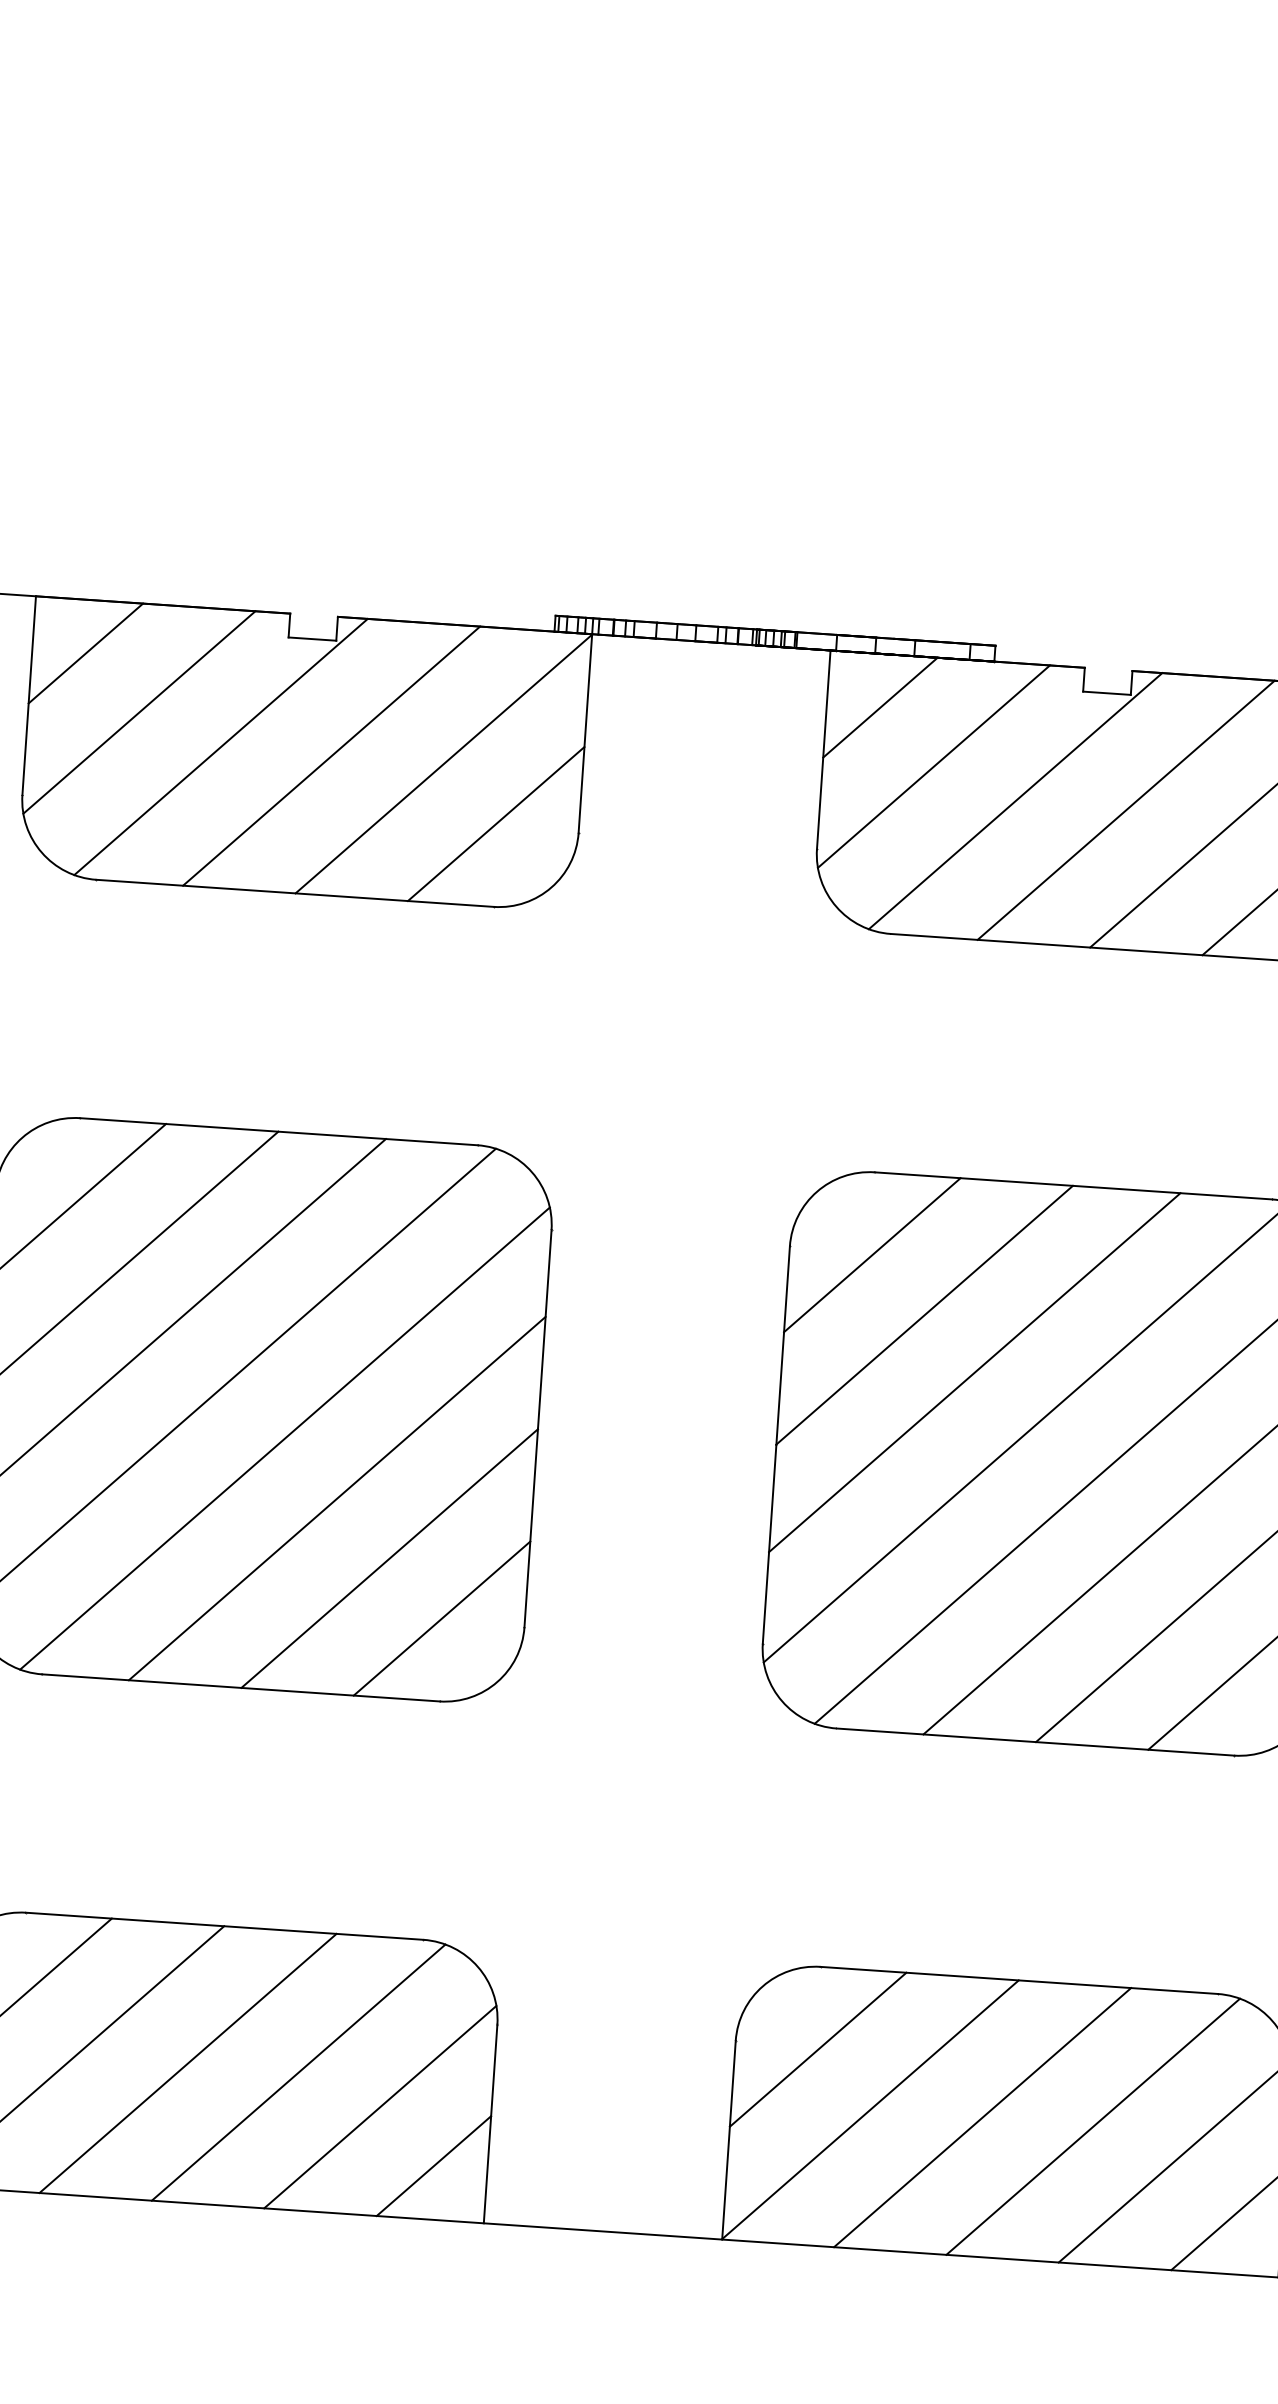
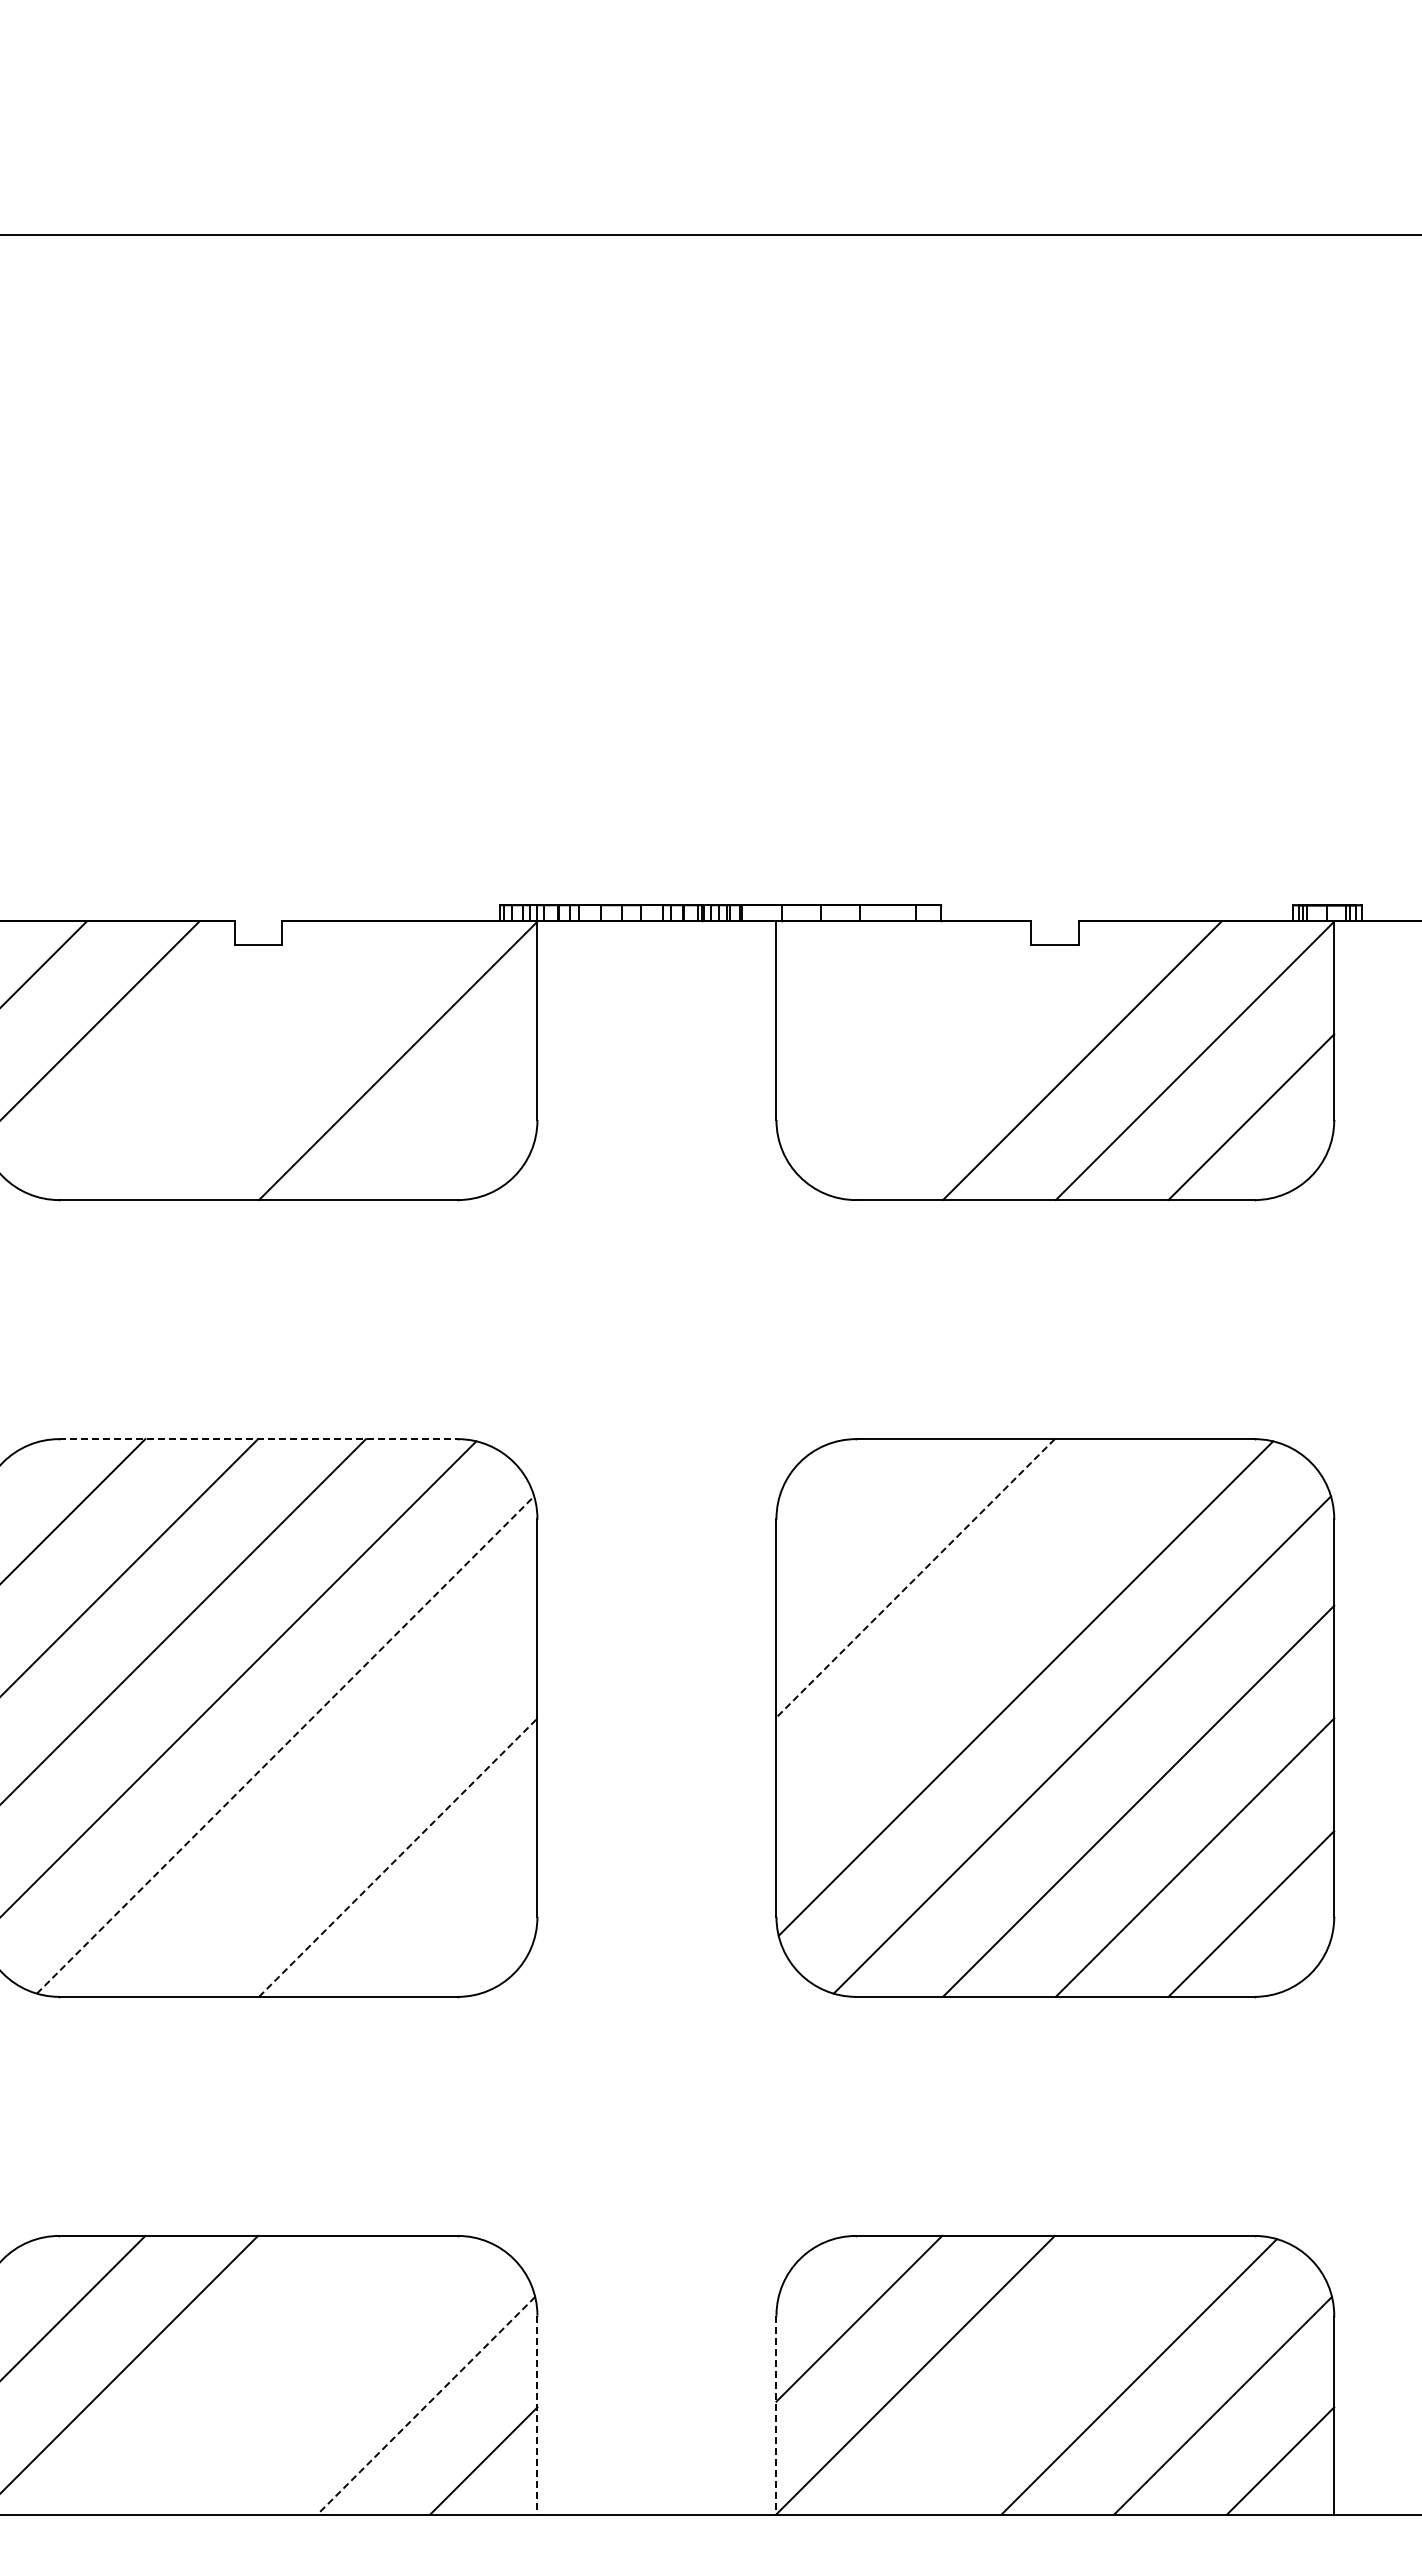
line: (879, 707) -> (829, 974), removed
line: (220, 746) -> (174, 1058), removed
line: (331, 755) -> (285, 1060), removed
line: (933, 766) -> (887, 1030), removed
line: (1015, 800) -> (971, 1058), removed
line: (496, 824) -> (454, 1117), removed
line: (279, 1132) -> (259, 1439), solid -> dashed
line: (872, 1254) -> (859, 1521), removed
line: (924, 1315) -> (915, 1578), solid -> dashed
line: (974, 1372) -> (969, 1632), removed
line: (284, 1439) -> (285, 1745), solid -> dashed
line: (337, 1497) -> (341, 1800), removed
line: (389, 1558) -> (398, 1857), solid -> dashed
line: (442, 1618) -> (454, 1913), removed
line: (187, 2062) -> (230, 2374), removed
line: (298, 2072) -> (342, 2376), removed
line: (379, 2107) -> (425, 2406), solid -> dashed
line: (982, 2116) -> (1027, 2374), removed
line: (490, 2124) -> (537, 2415), solid -> dashed
line: (728, 2140) -> (776, 2415), solid -> dashed

